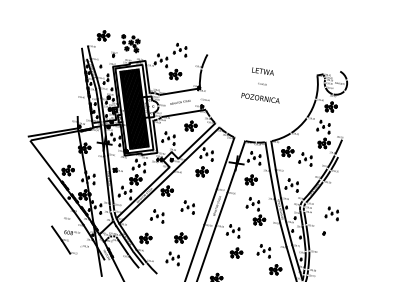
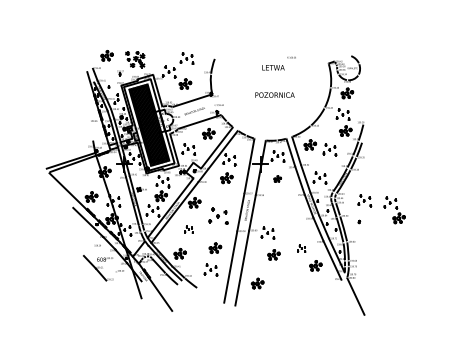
part: (262, 84) -> (291, 57), moved
part: (251, 179) -> (277, 178), size x0.6
part: (188, 206) -> (218, 215), size x1.4
part: (256, 211) -> (394, 210), moved
part: (157, 216) -> (188, 229), size x0.6
part: (264, 250) -> (301, 248), size x0.6

